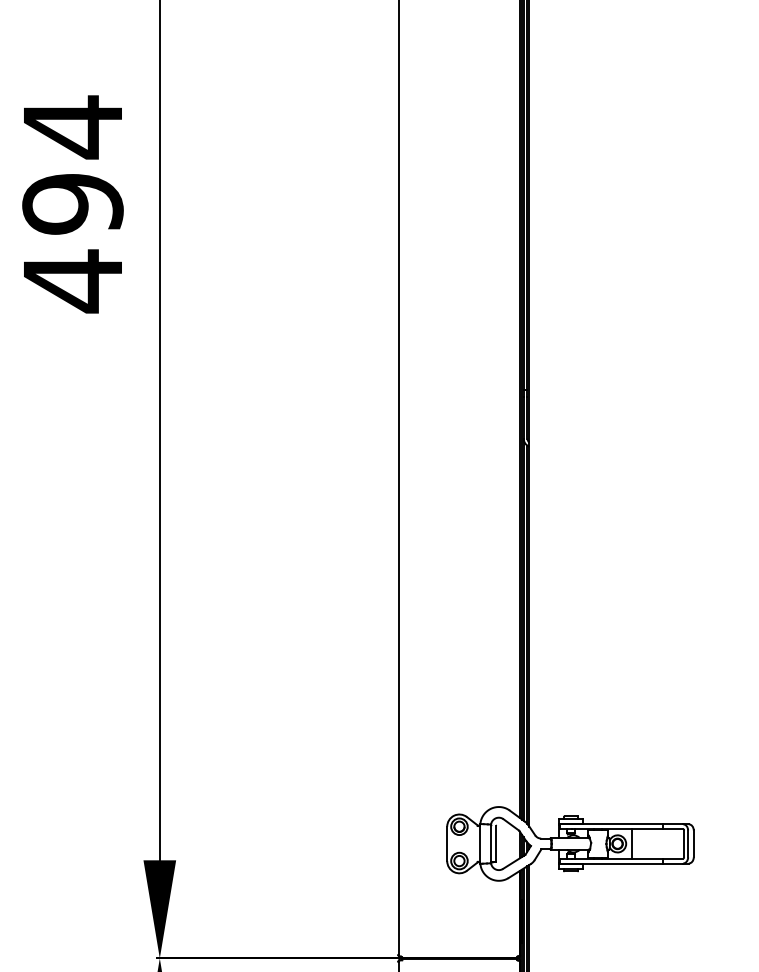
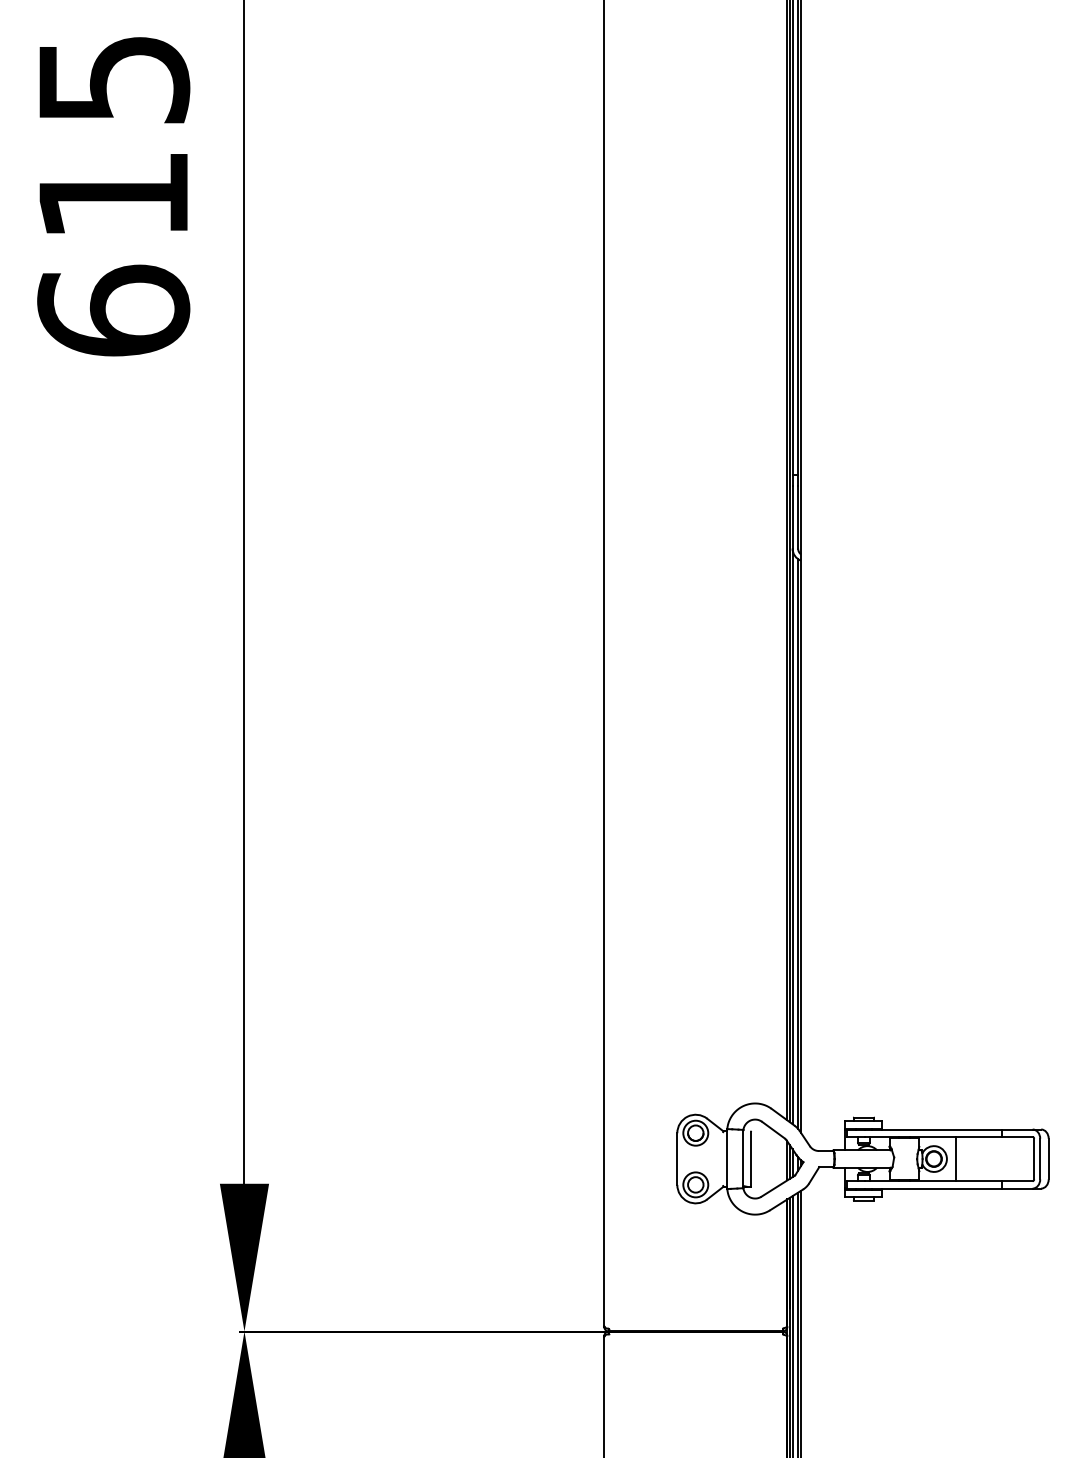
text: (72, 204) -> (112, 195), 494 -> 615

